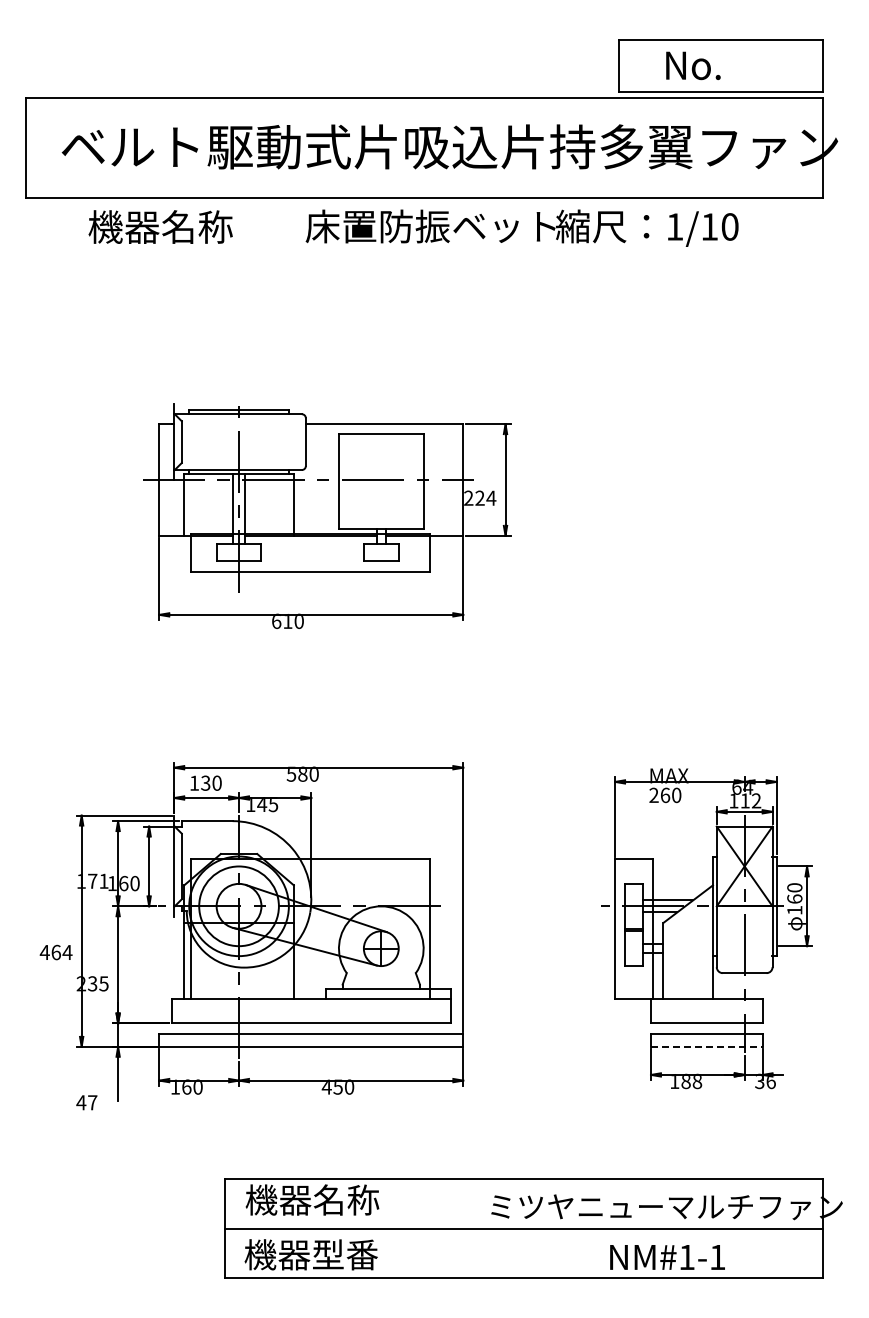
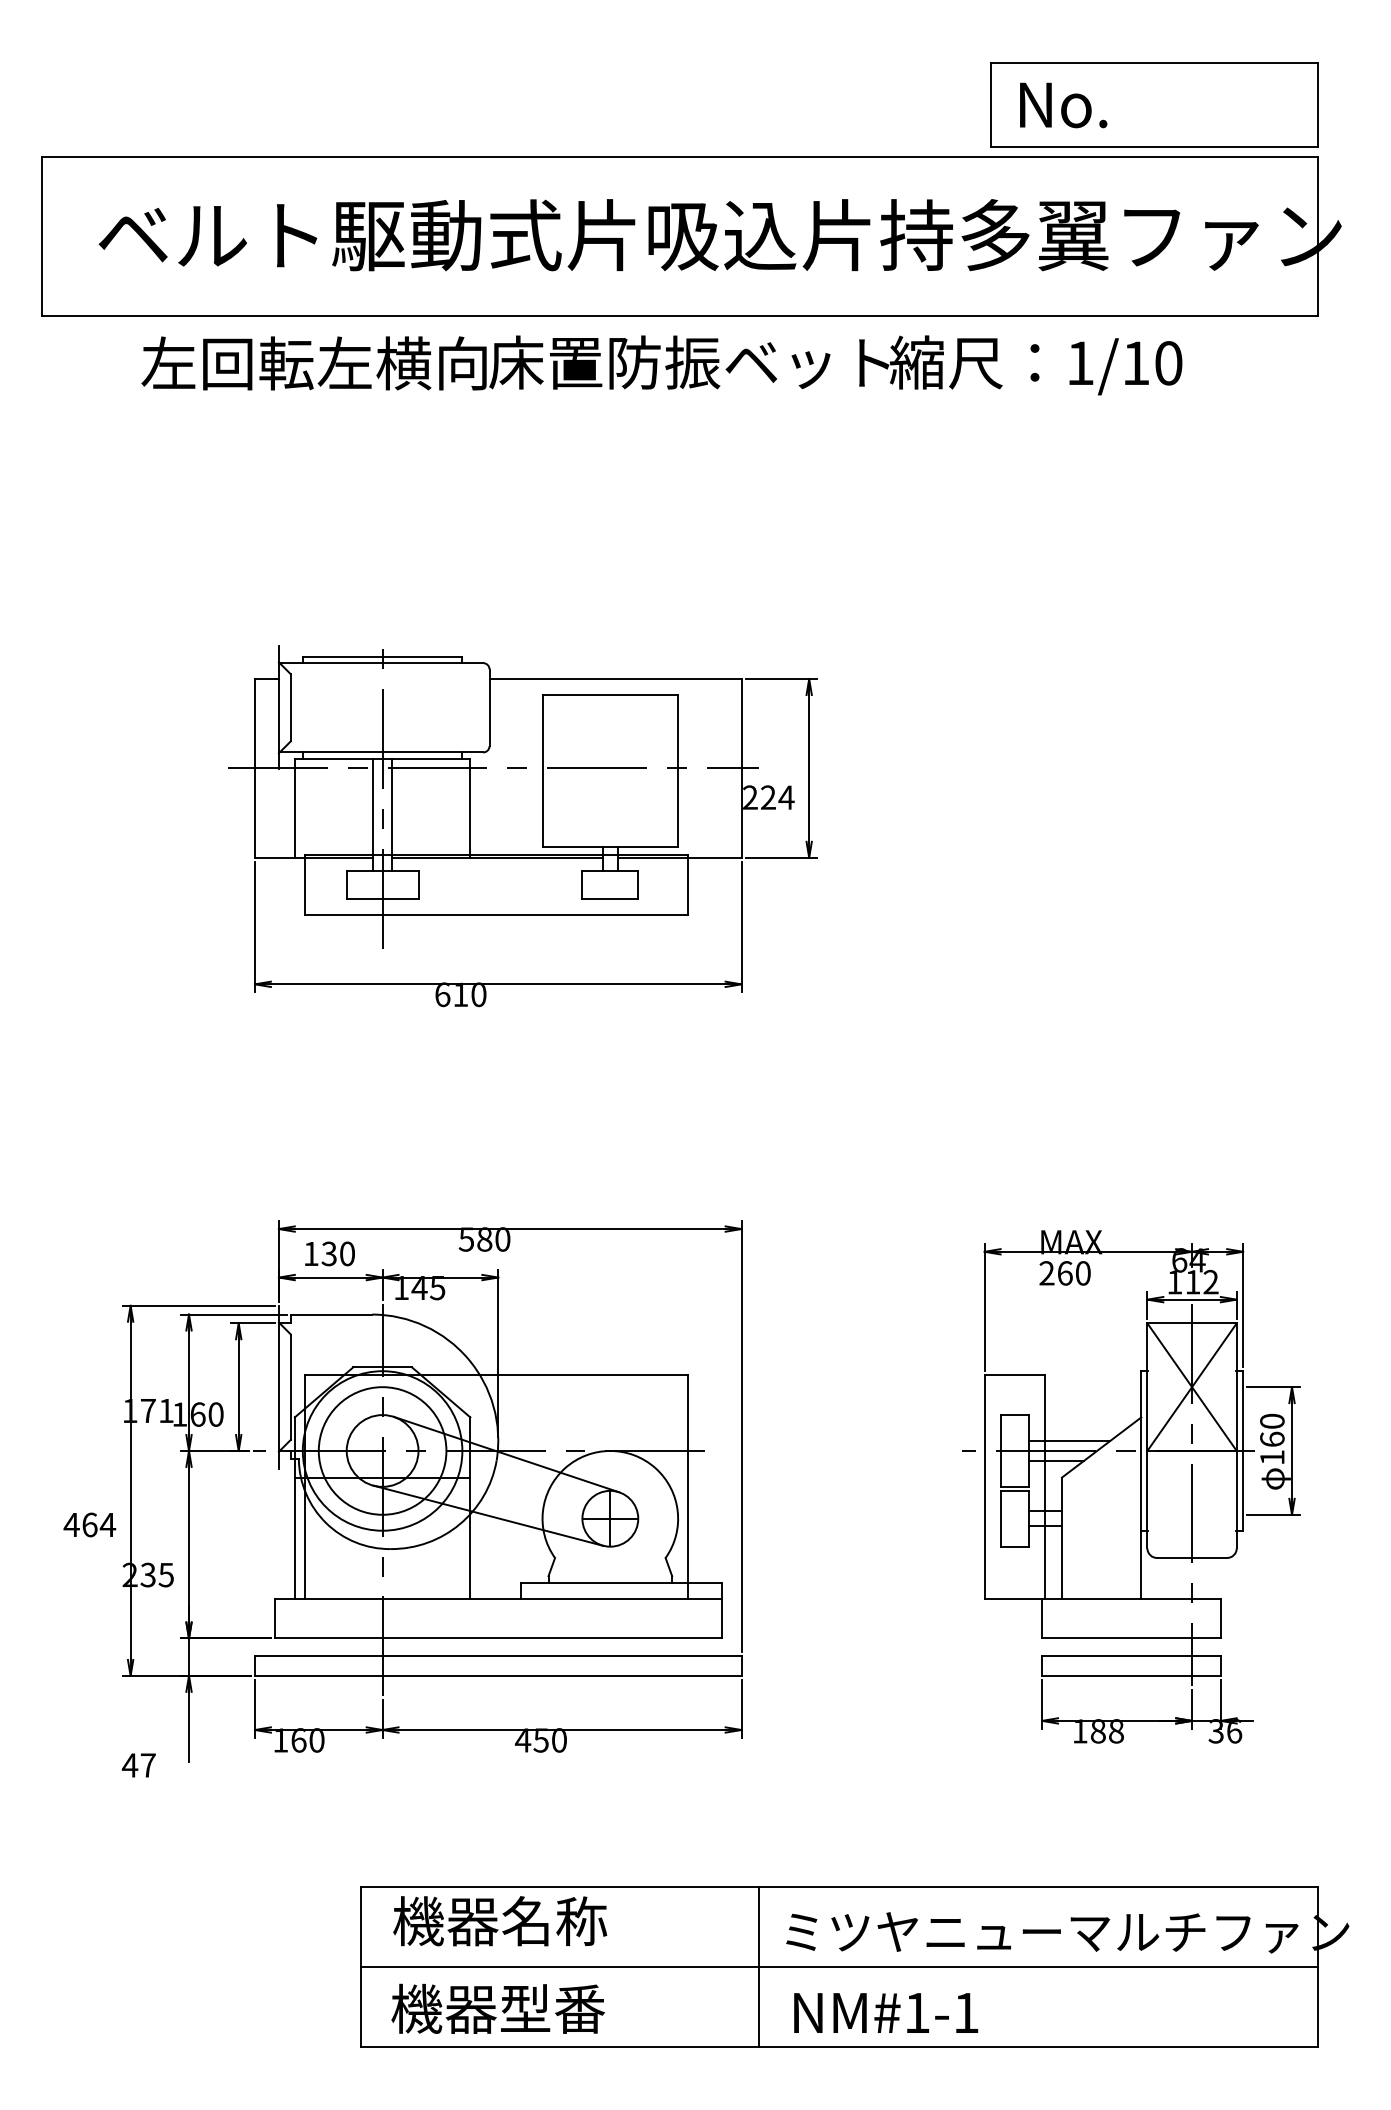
text: (693, 65) -> (1063, 104), moved
text: (195, 226) -> (312, 362), 機器名称 -> 左回転左横向
line: (706, 1046) -> (1130, 1675), dashed -> solid
line: (474, 1228) -> (759, 1966), added
text: (667, 1257) -> (886, 2013), moved

